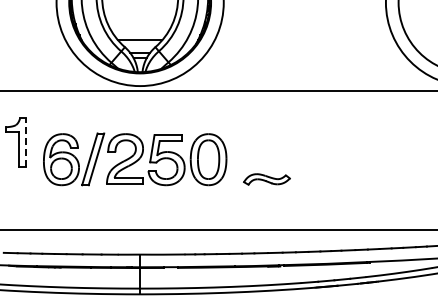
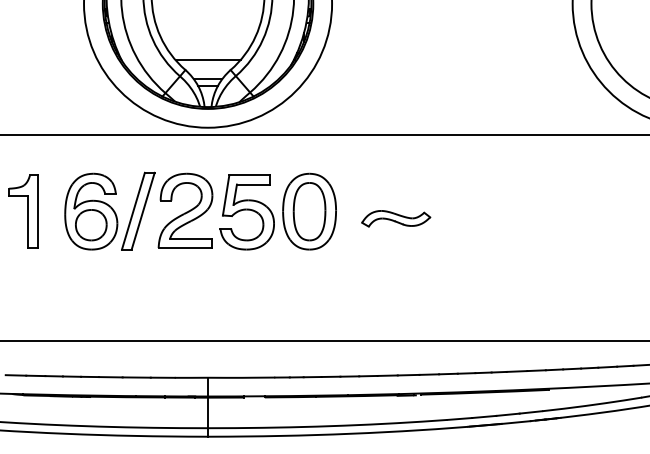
line: (25, 142) -> (37, 211), dashed -> solid
part: (135, 159) -> (201, 211), moved
part: (266, 179) -> (395, 218), moved

